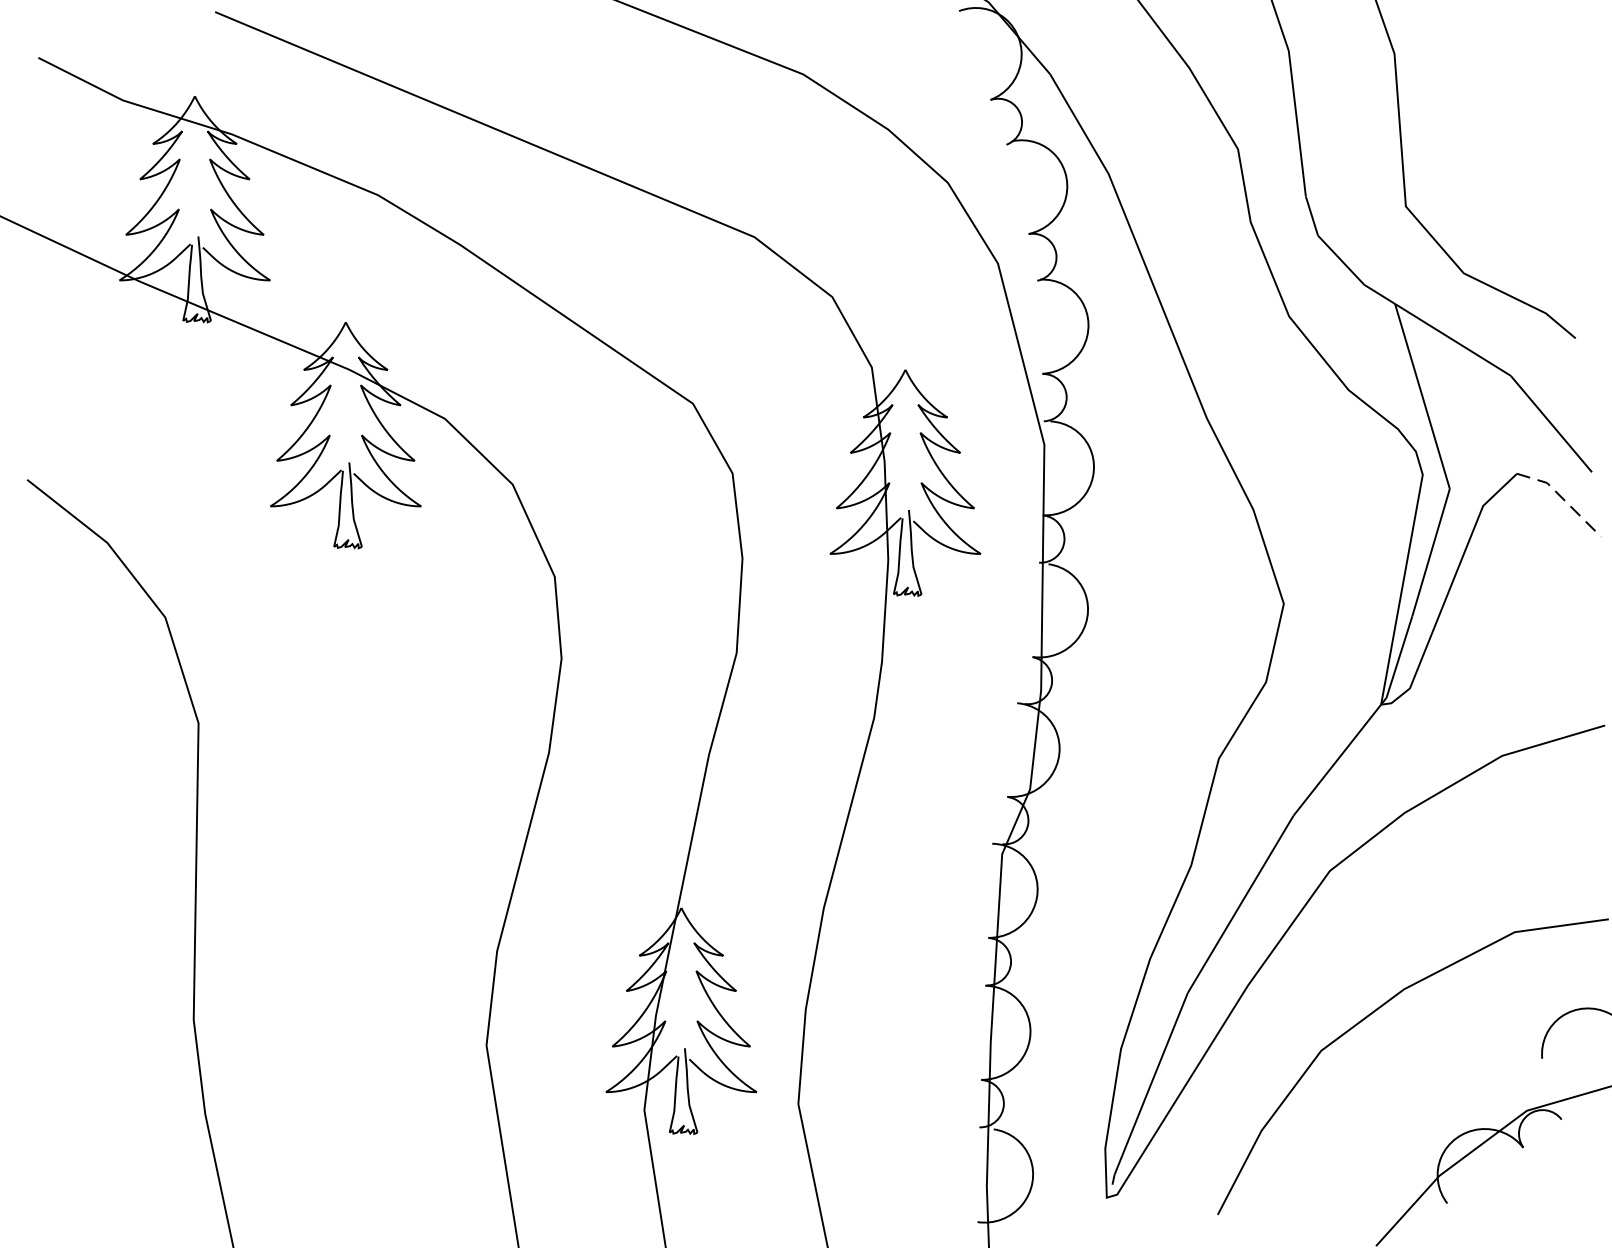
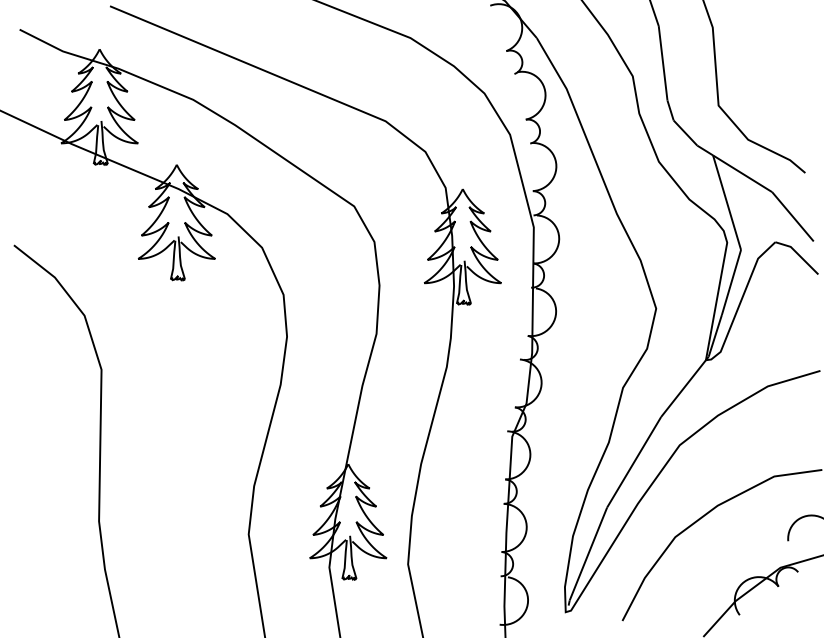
line: (1562, 497) -> (798, 254), dashed -> solid

